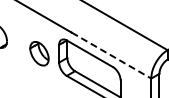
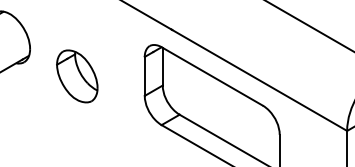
part: (39, 53) -> (77, 75), moved
line: (111, 55) -> (259, 80), dashed -> solid

